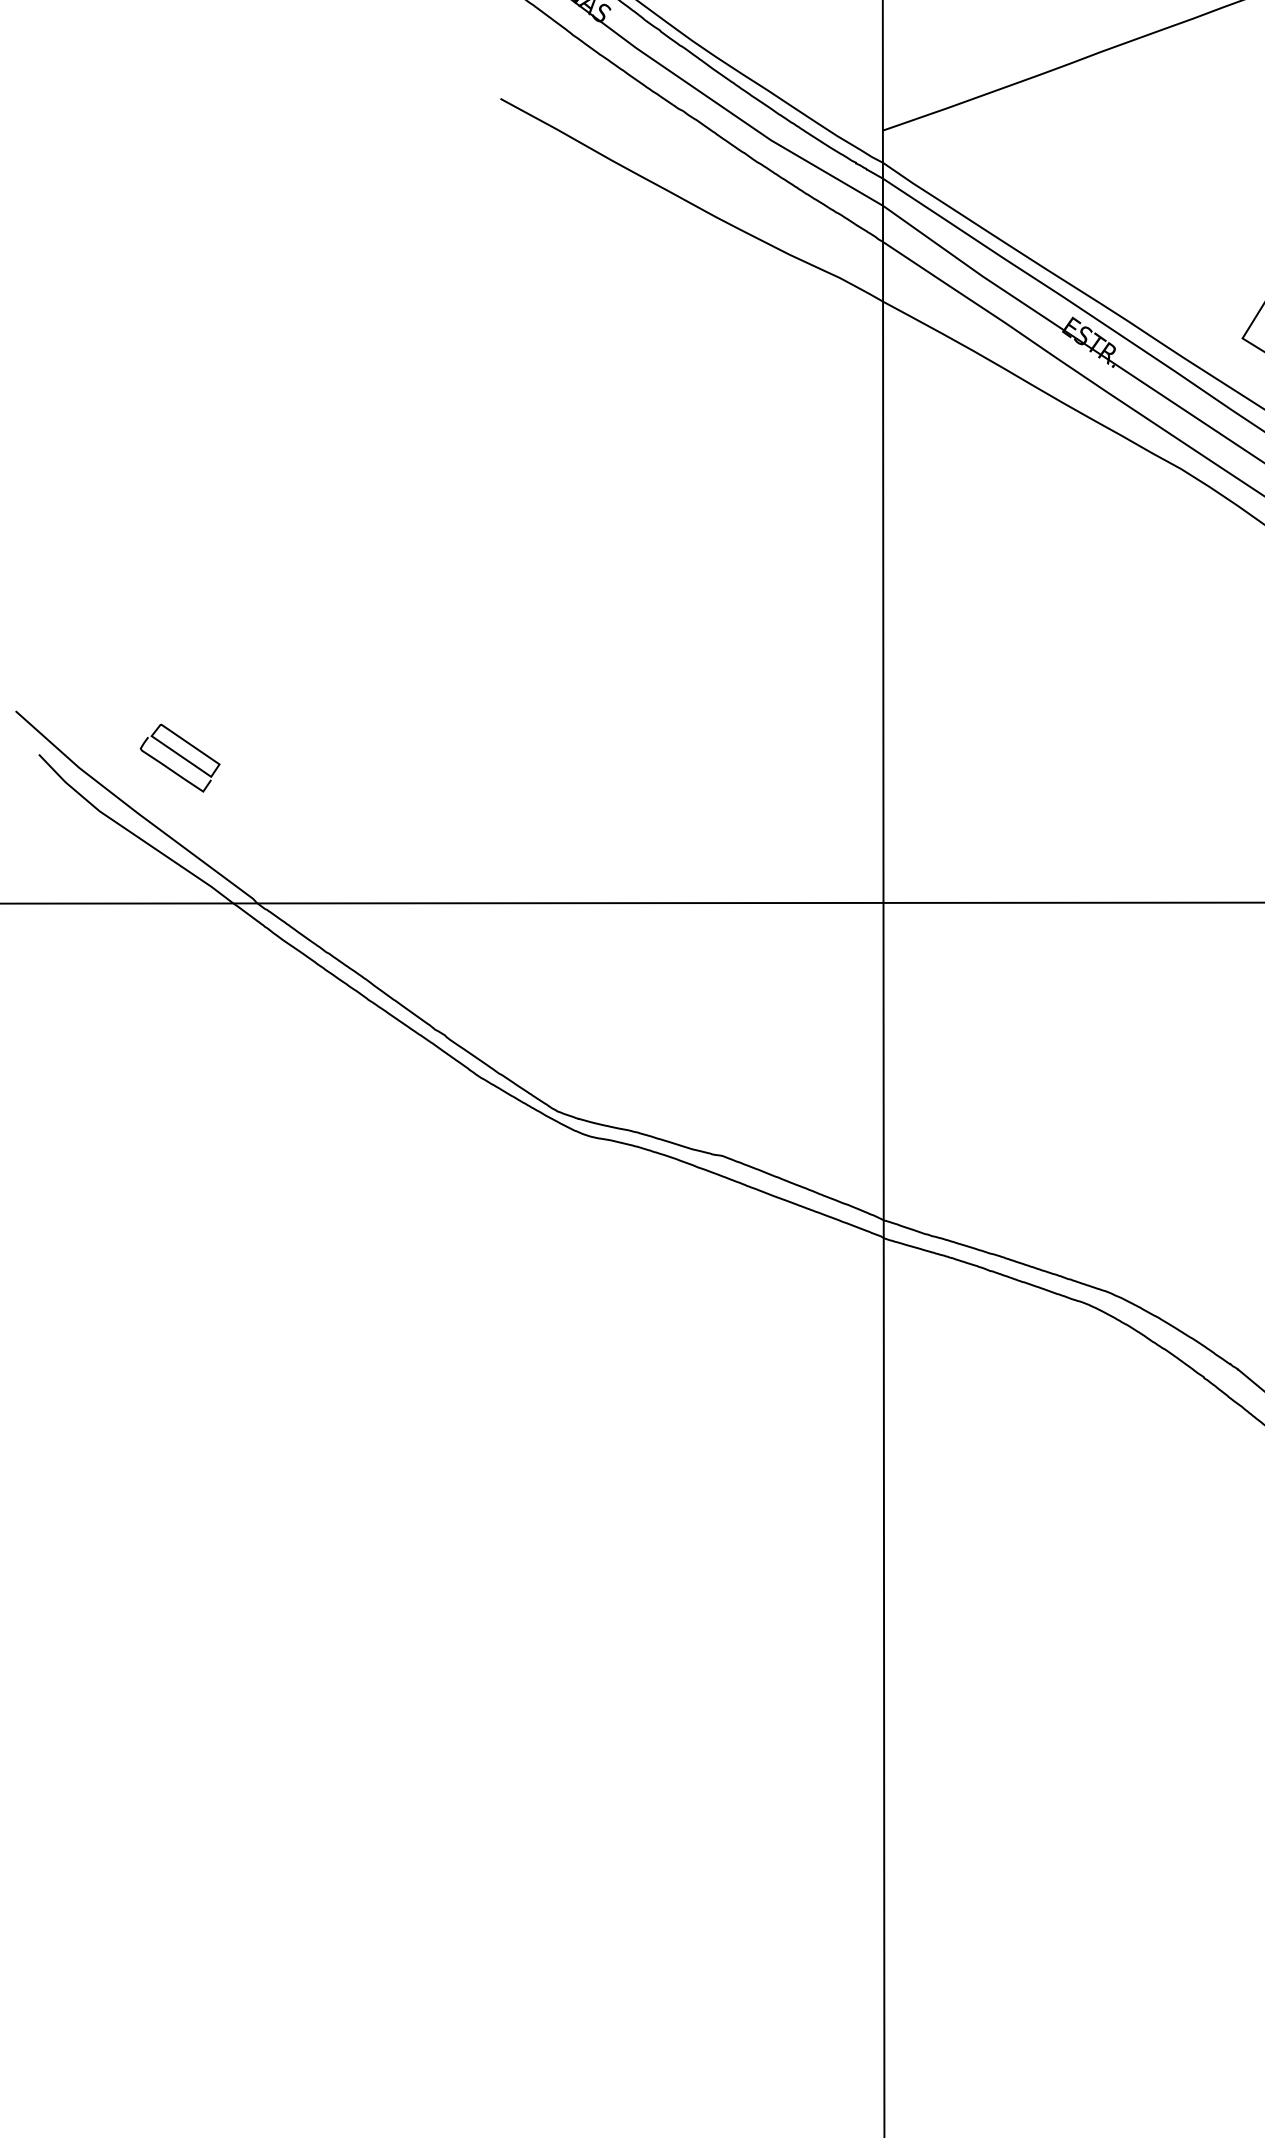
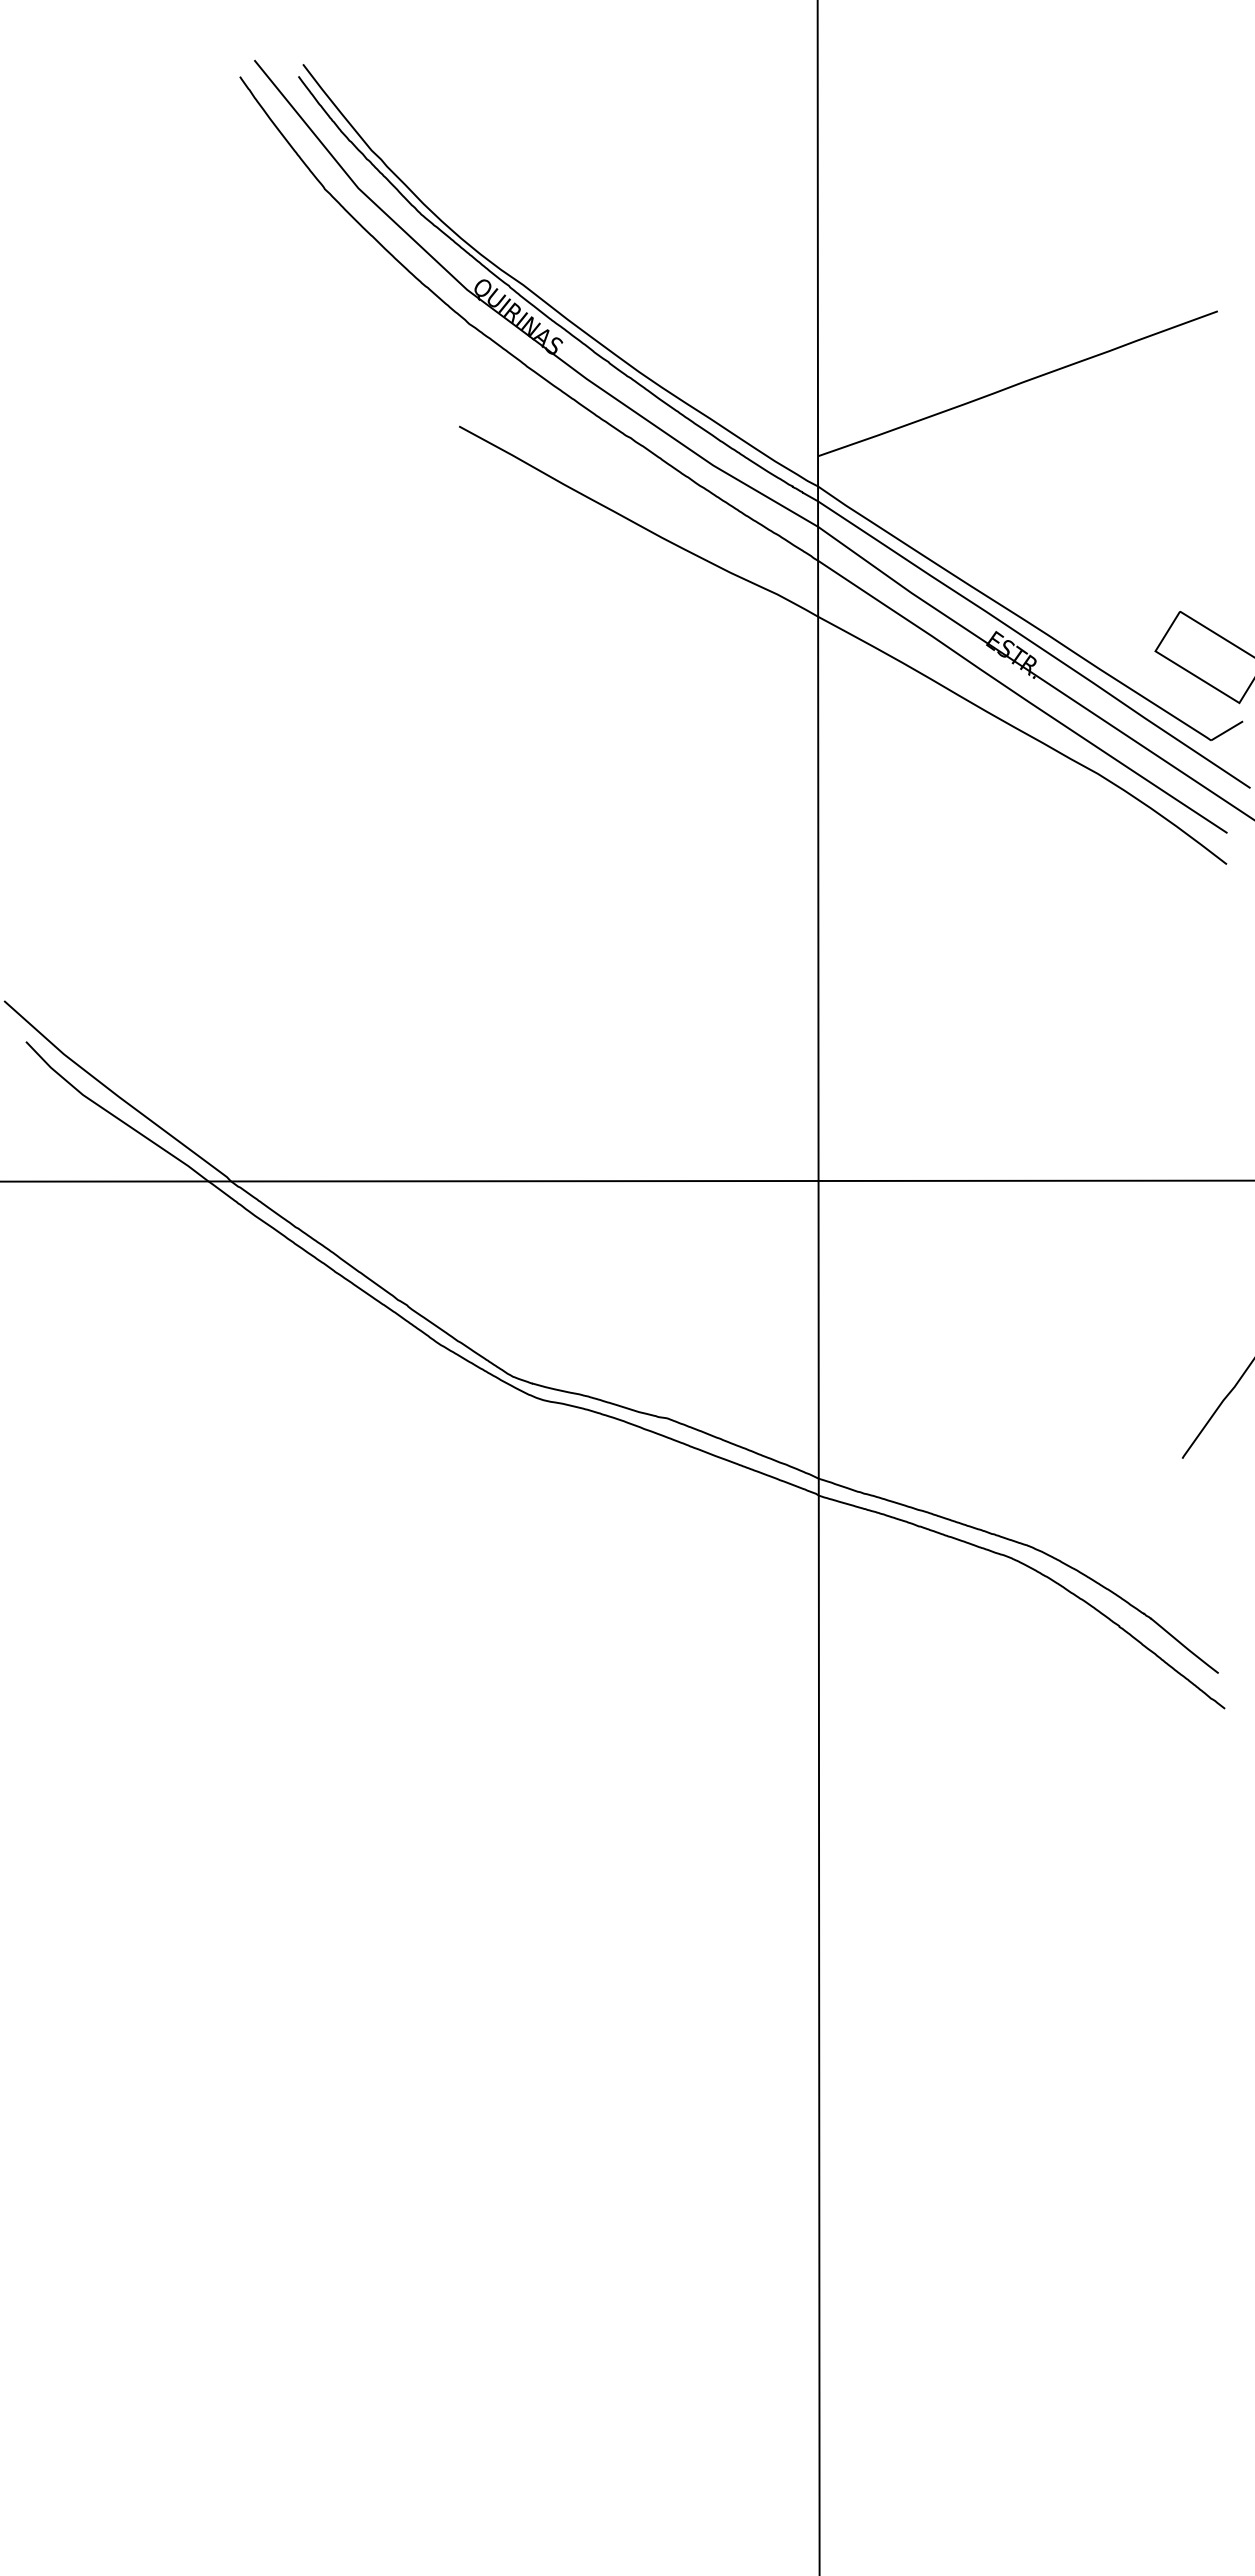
part: (180, 757) -> (158, 1044), removed

